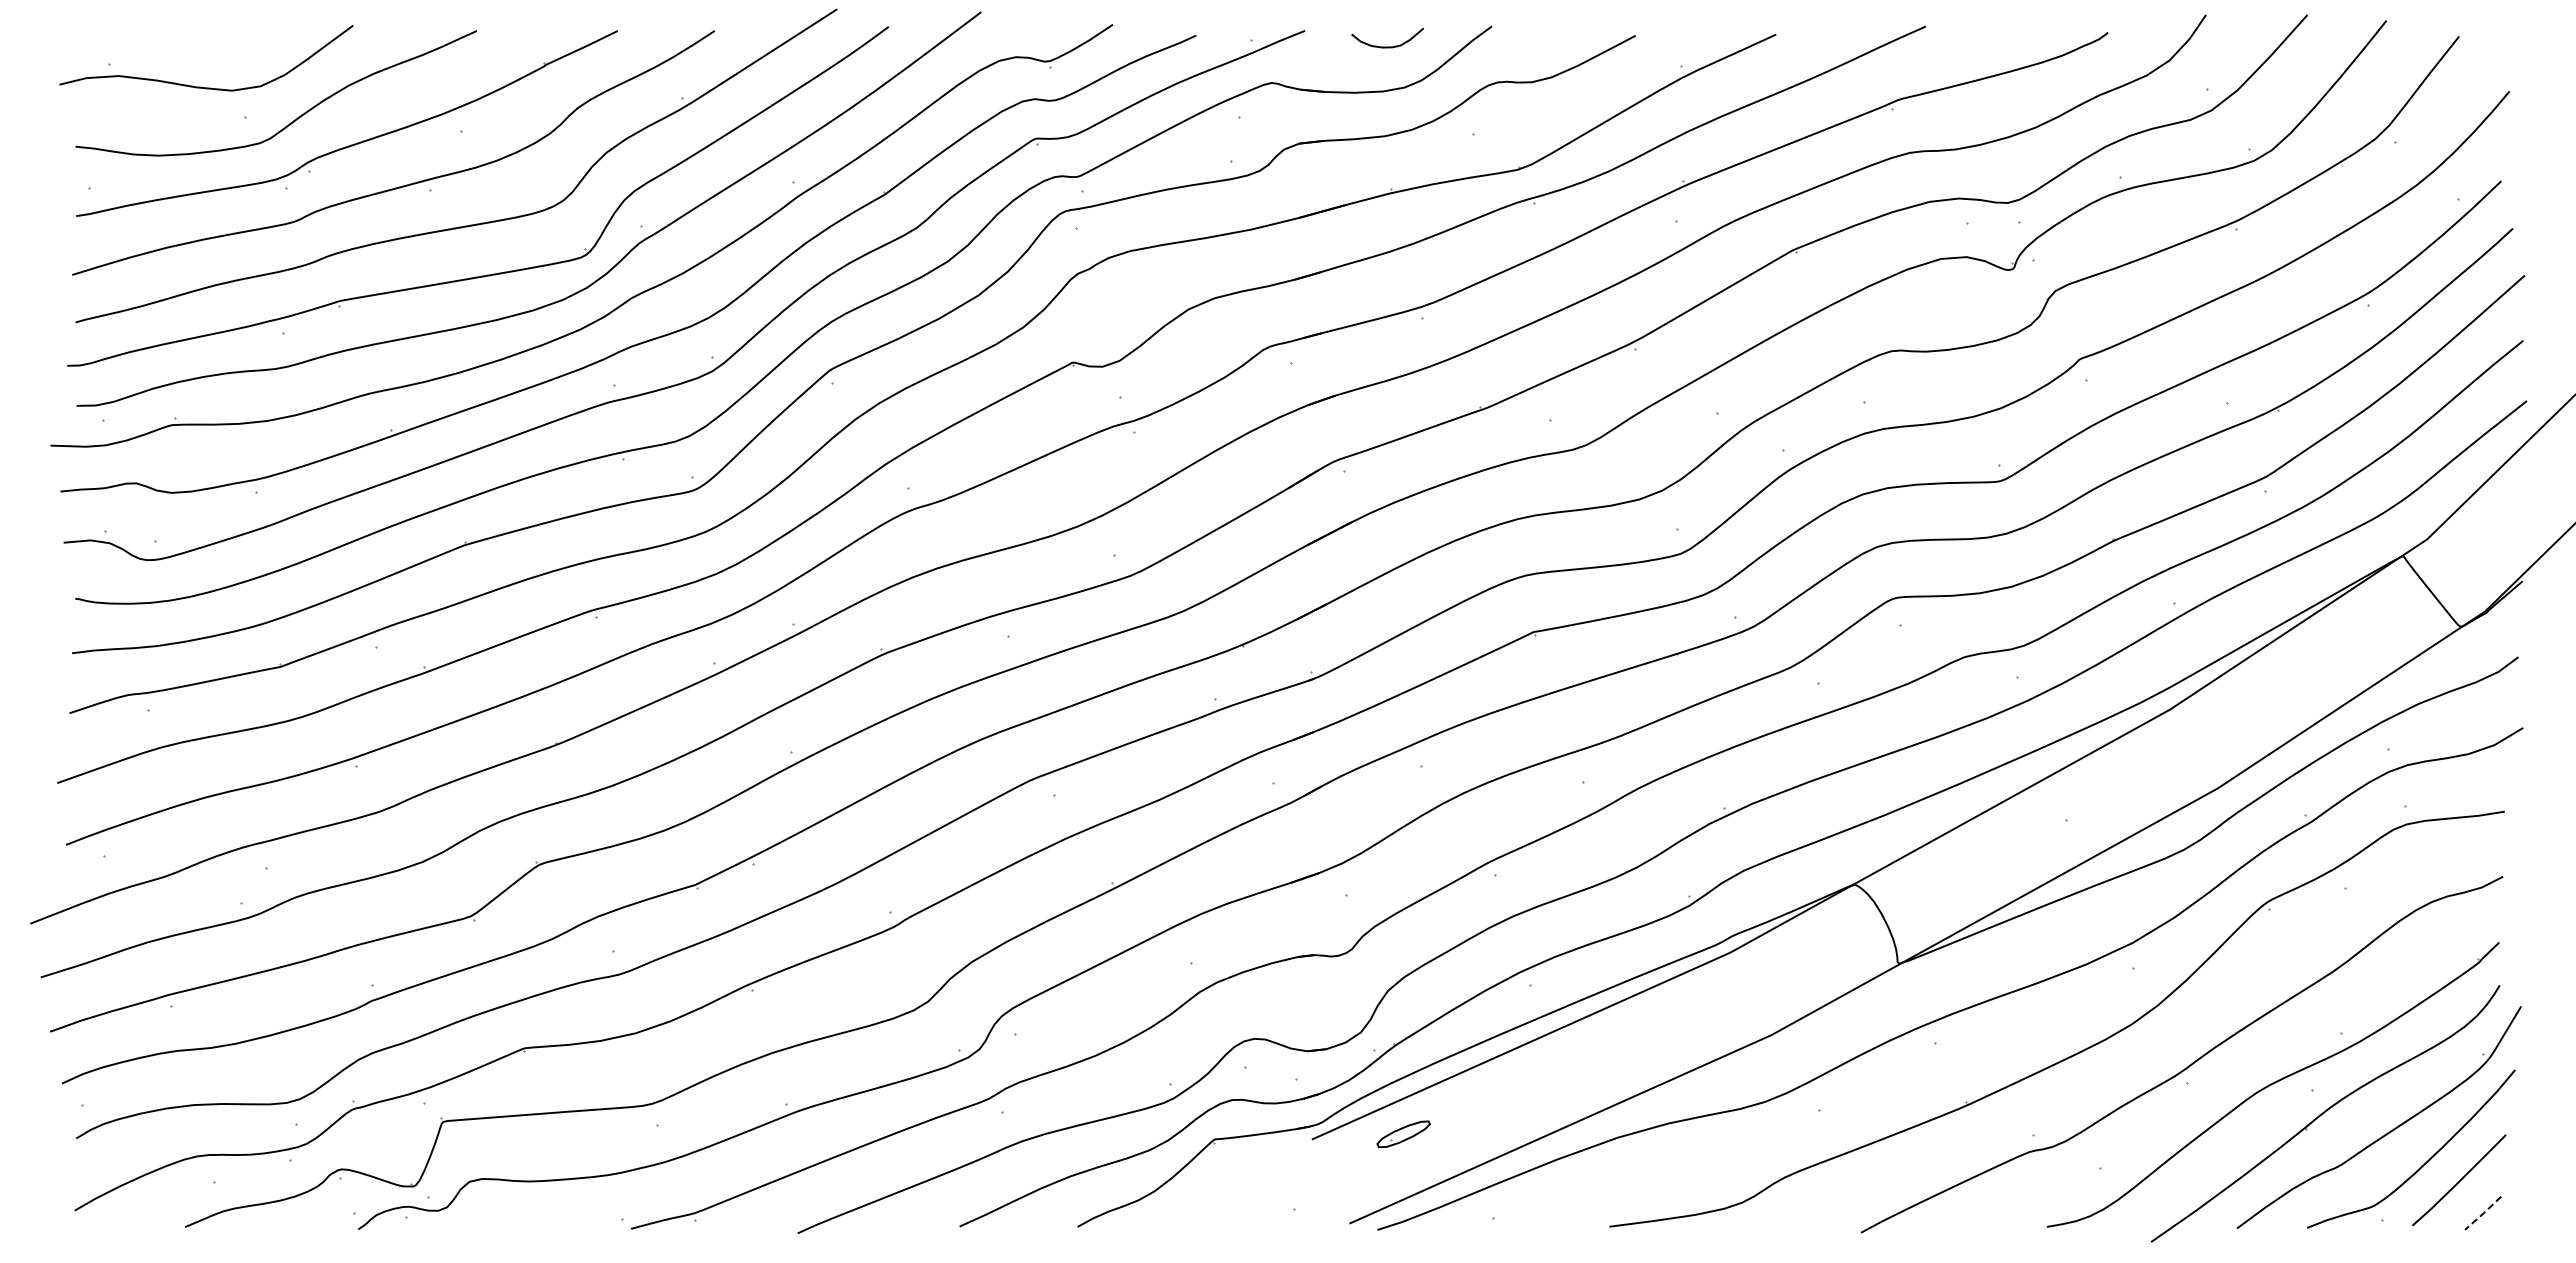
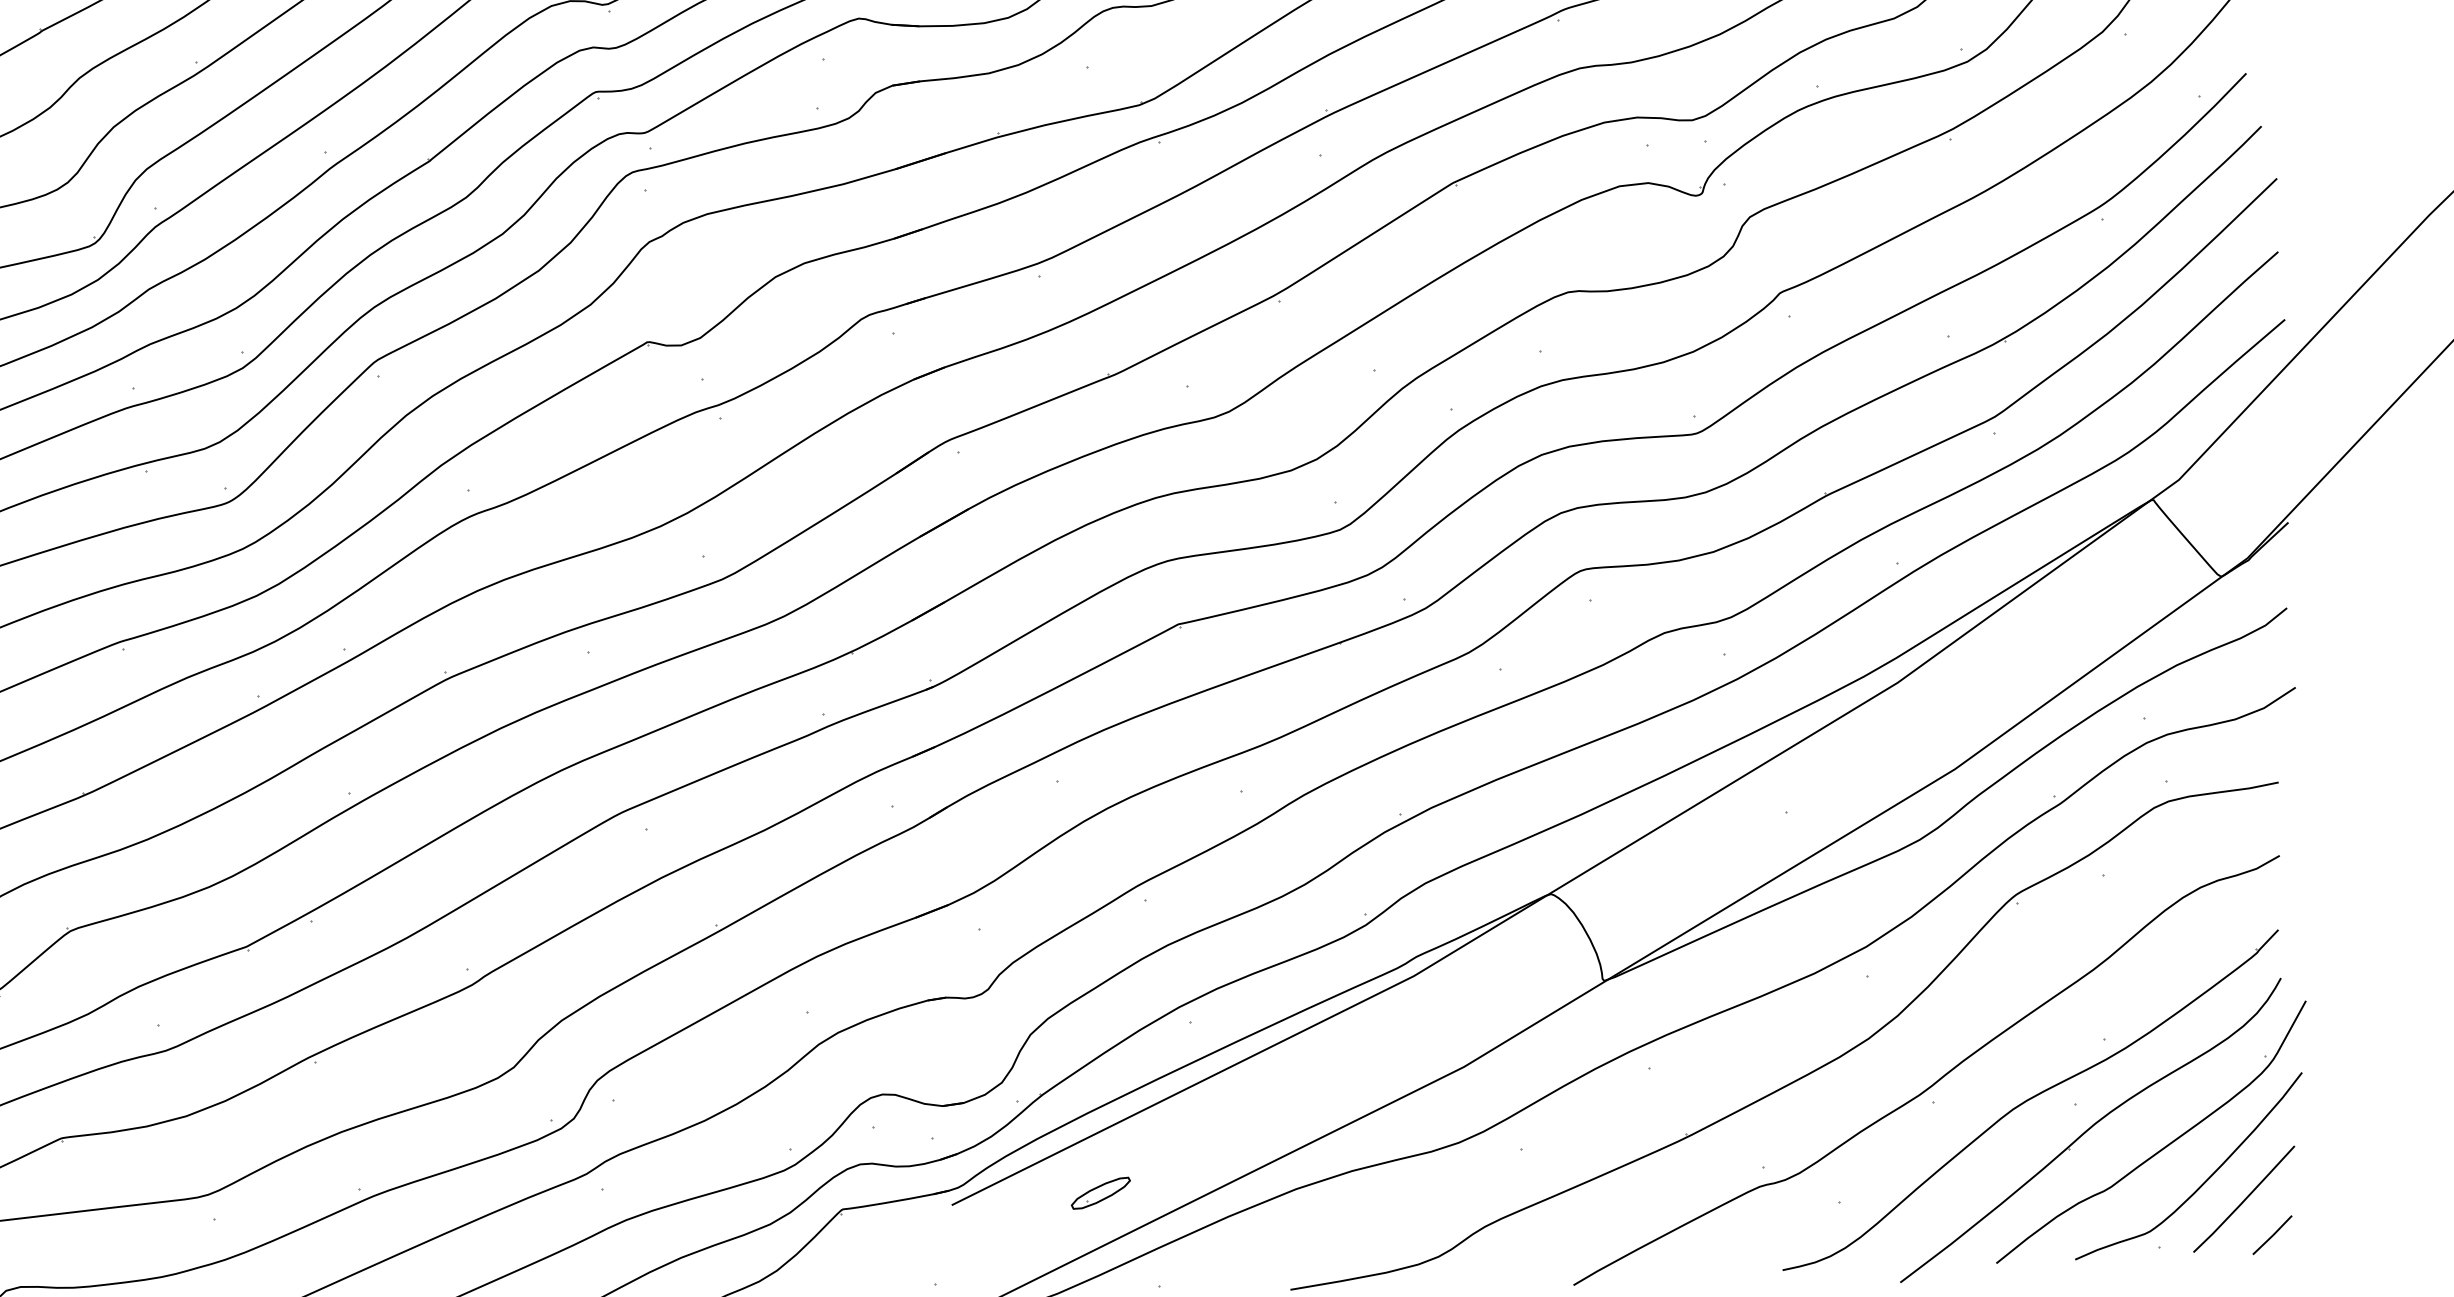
part: (1403, 1133) -> (1100, 1192), moved
line: (2483, 1213) -> (2272, 1235), dashed -> solid

